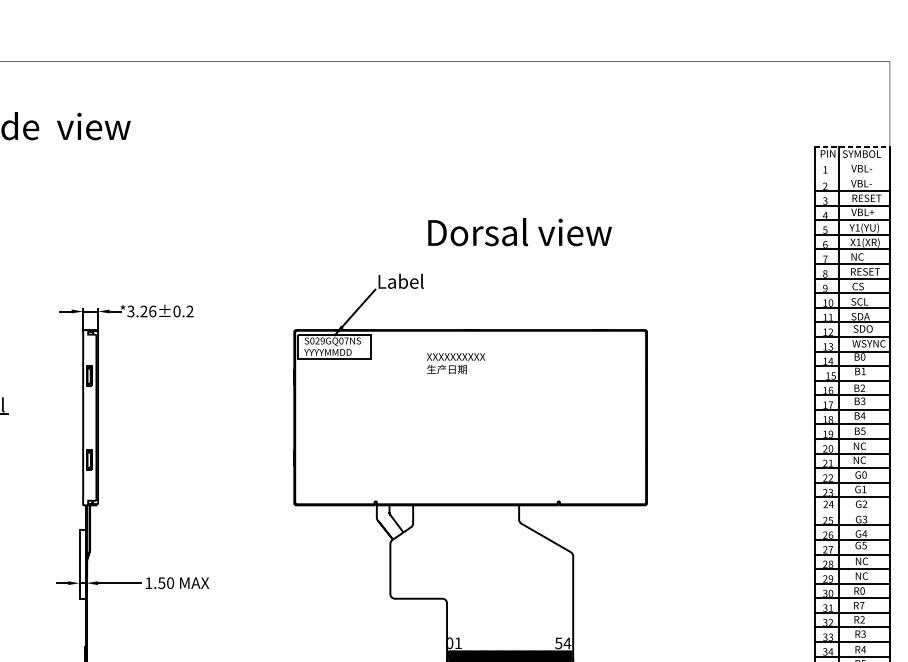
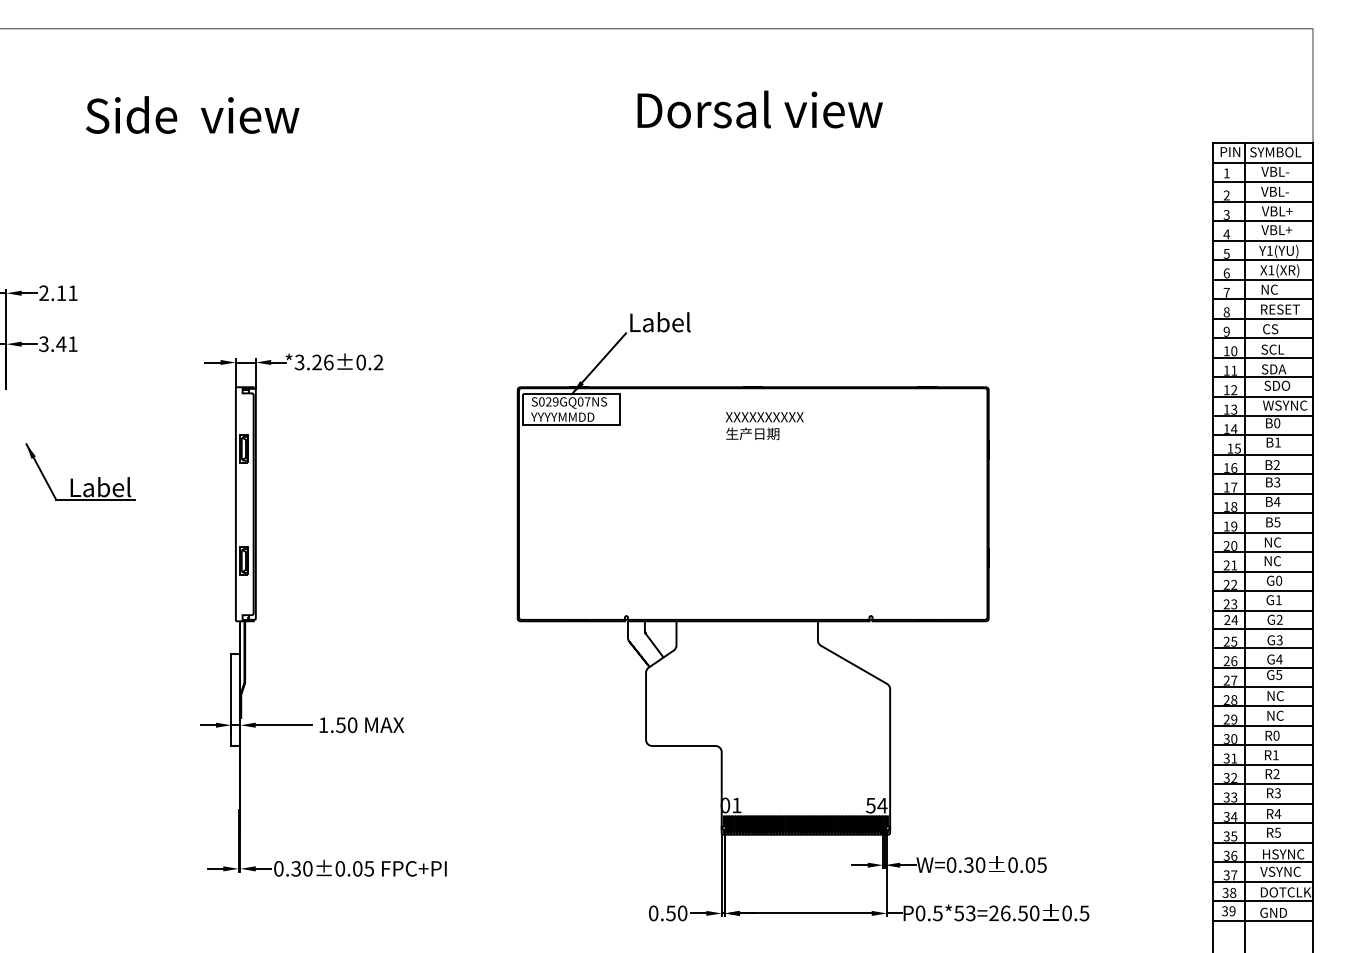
line: (852, 147) -> (1263, 143), dashed -> solid
line: (852, 161) -> (1262, 162), added
line: (852, 176) -> (1262, 182), added
text: (866, 198) -> (1281, 211), RESET -> VBL+
text: (519, 232) -> (759, 109), moved
text: (455, 363) -> (764, 426), moved
line: (852, 510) -> (1262, 628), added
text: (861, 605) -> (1275, 755), R7 -> R1

